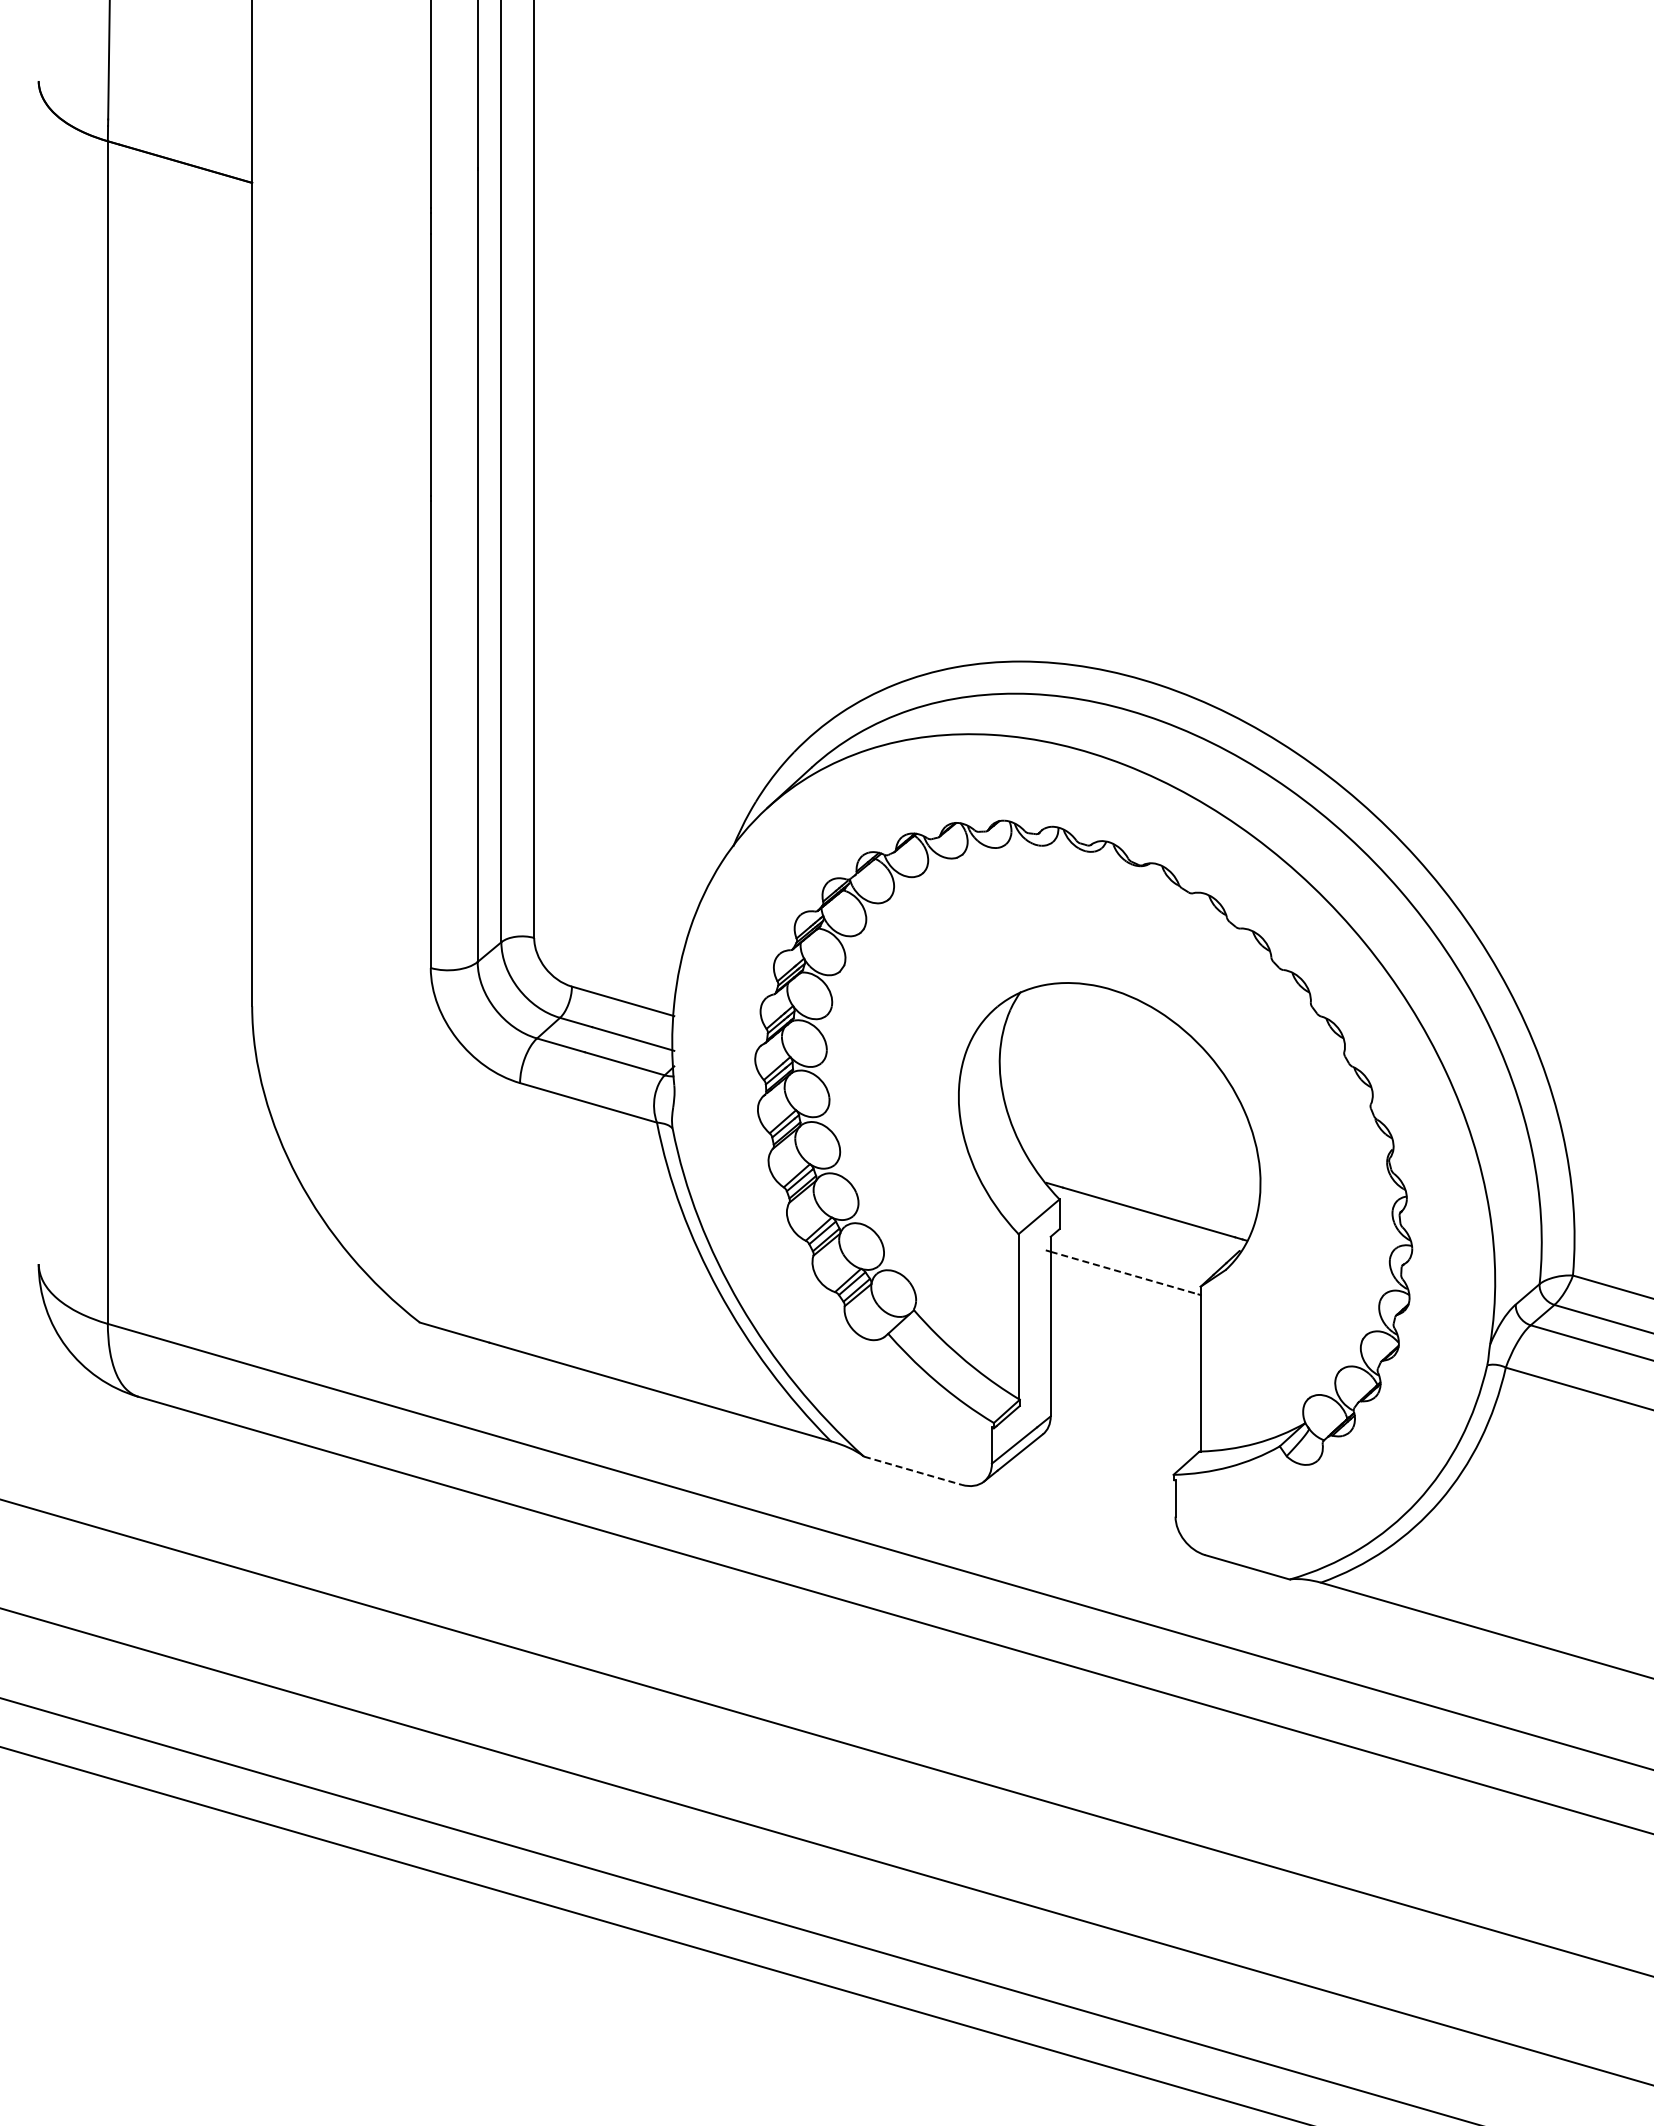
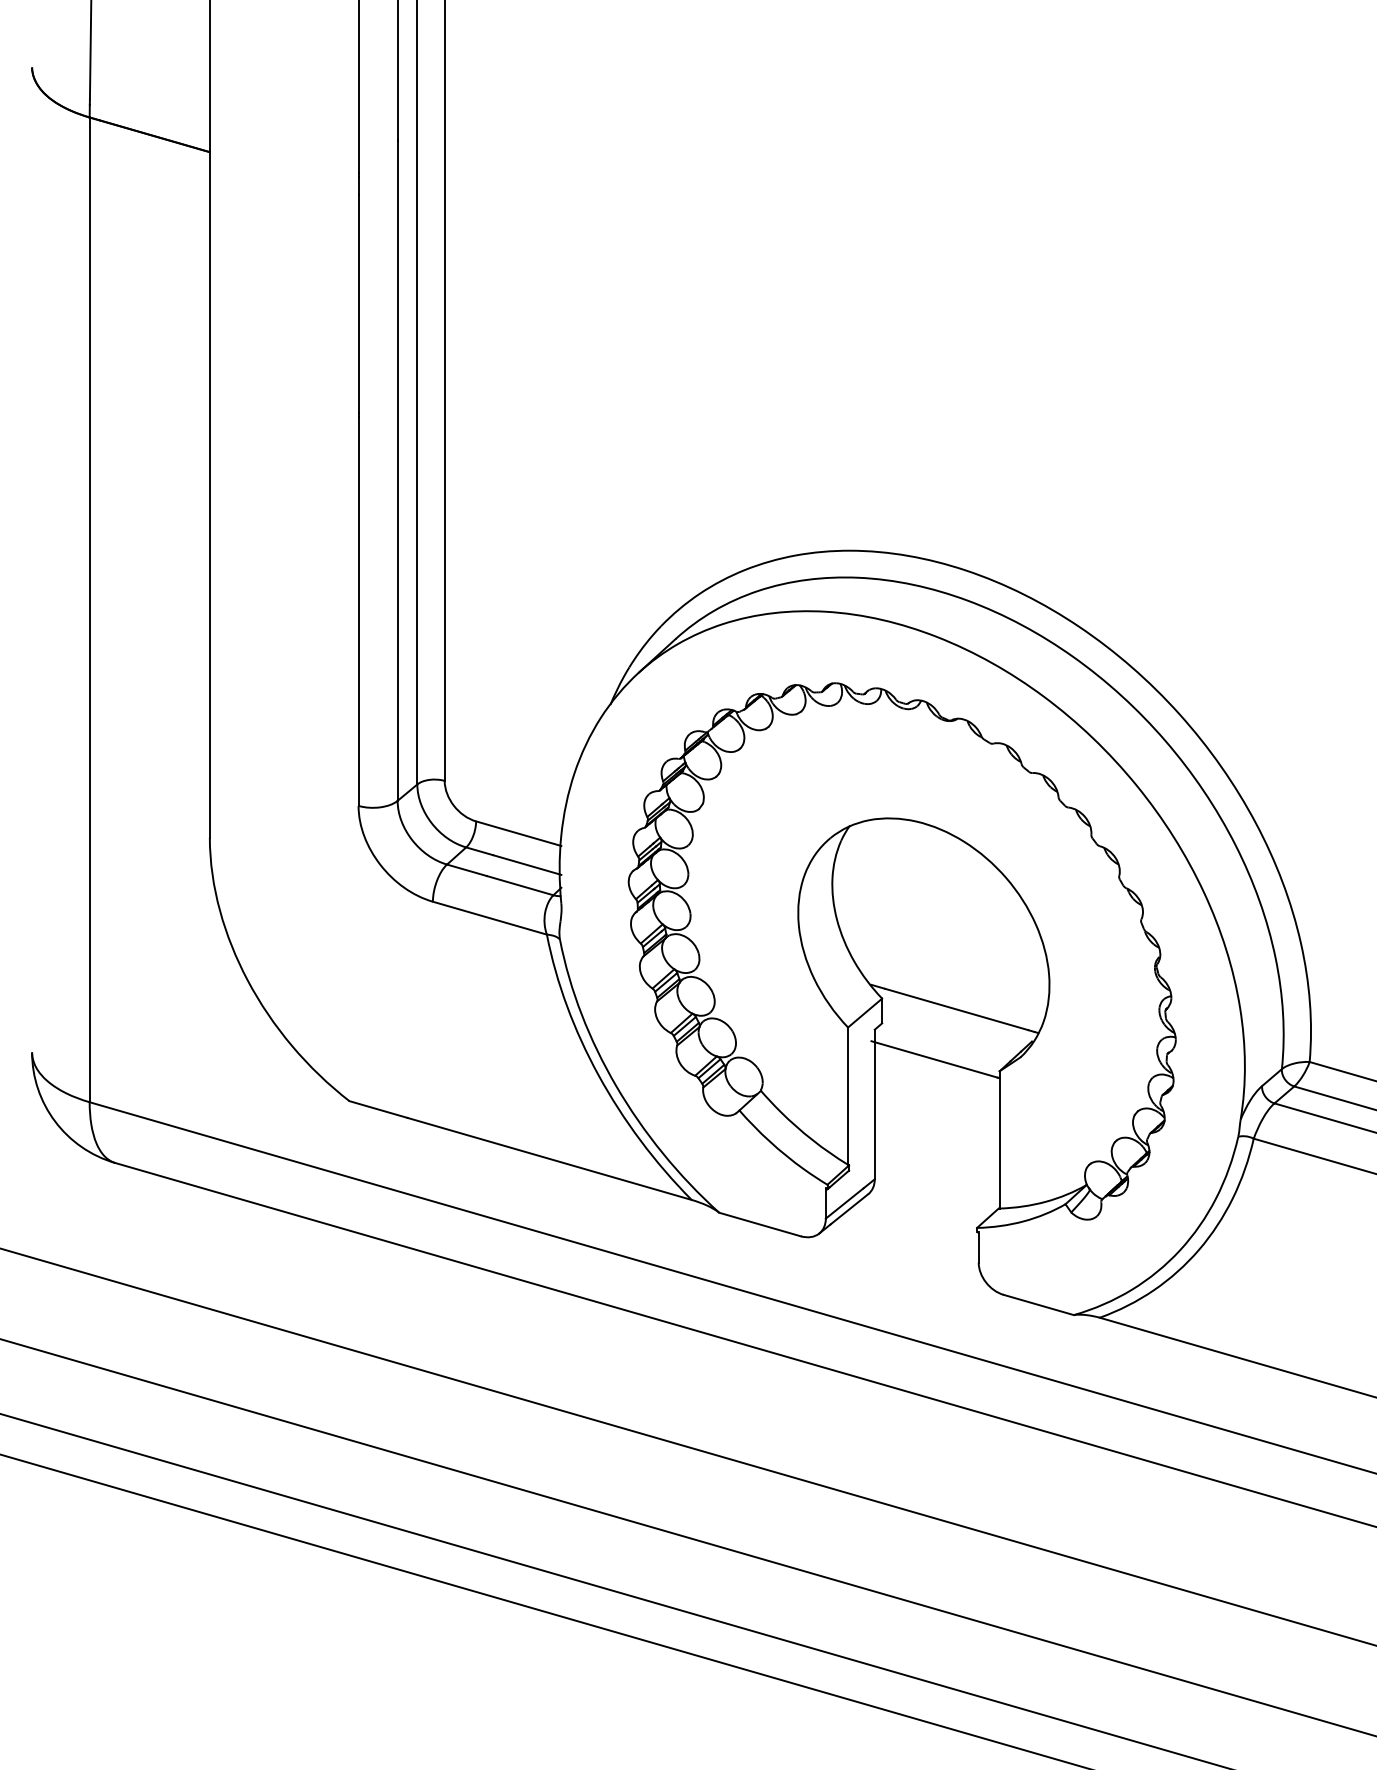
line: (1124, 1273) -> (936, 1060), dashed -> solid
line: (913, 1470) -> (760, 1224), dashed -> solid

